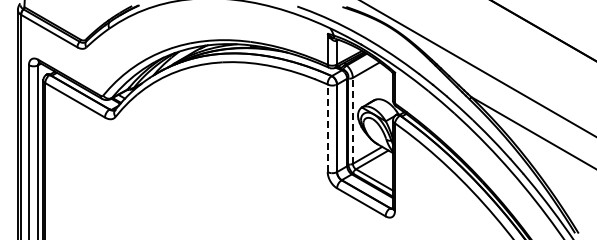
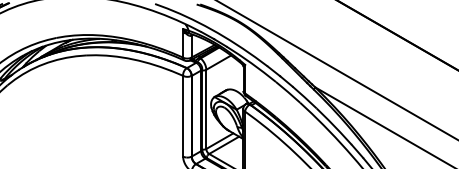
line: (352, 120) -> (205, 109), dashed -> solid
line: (327, 128) -> (182, 116), dashed -> solid

